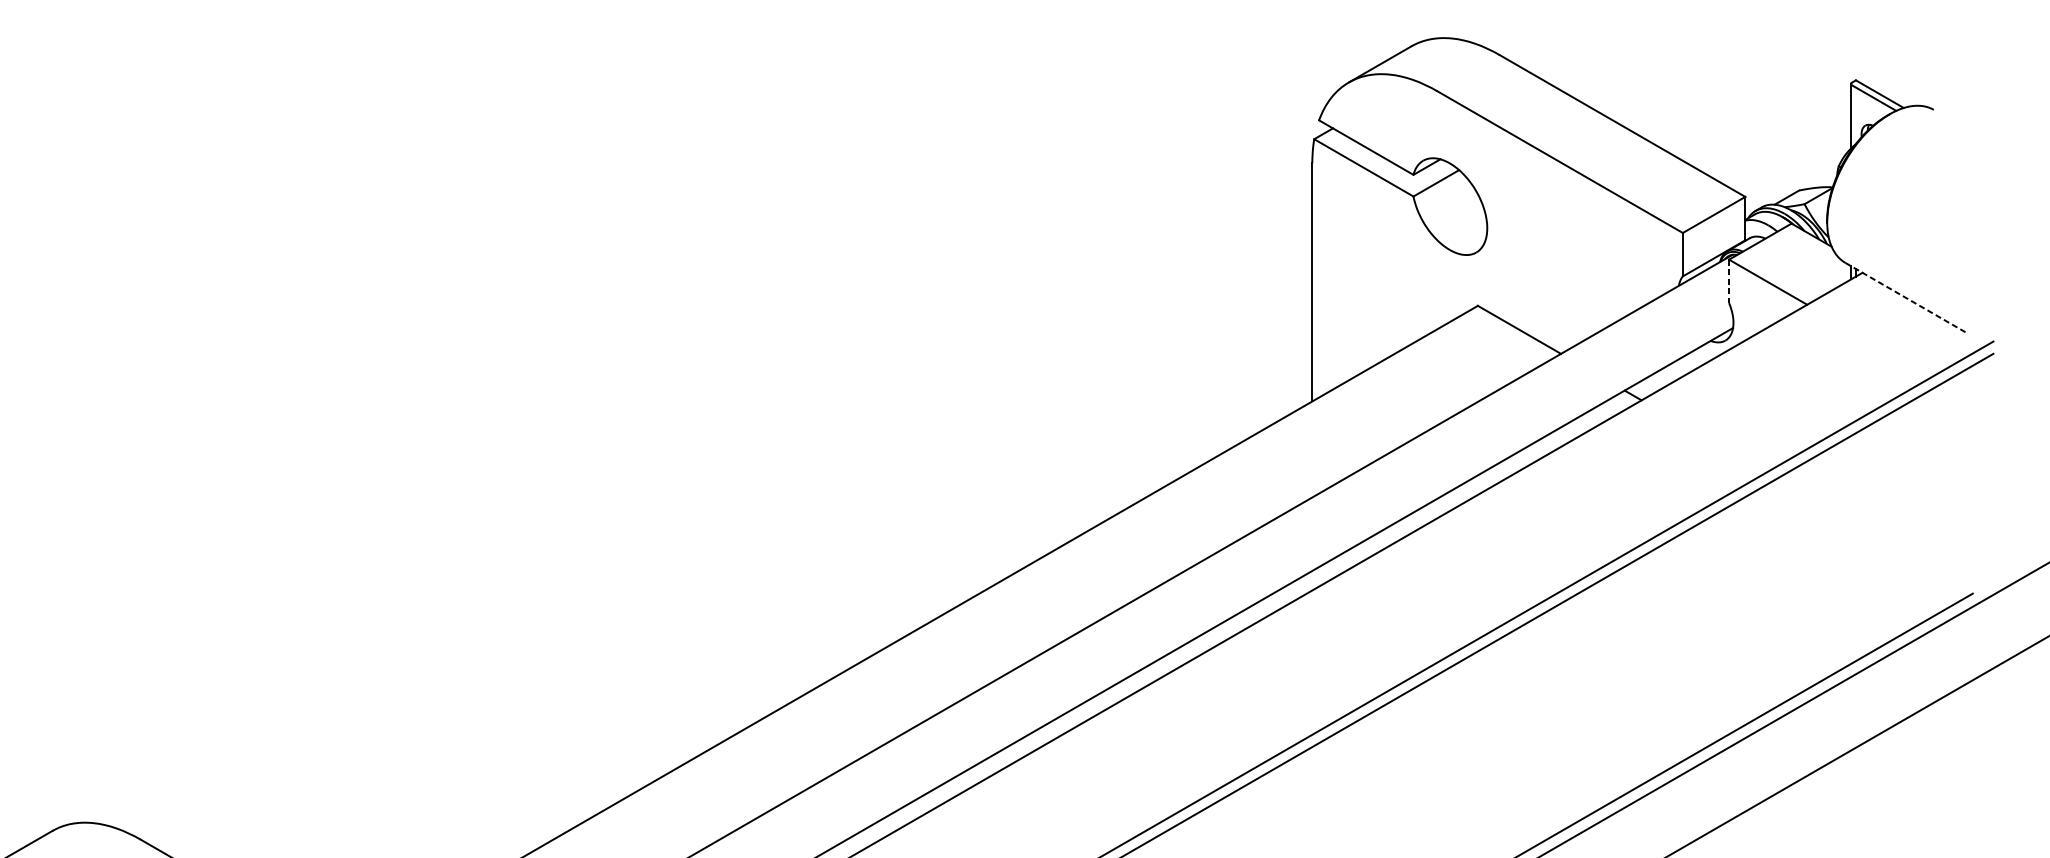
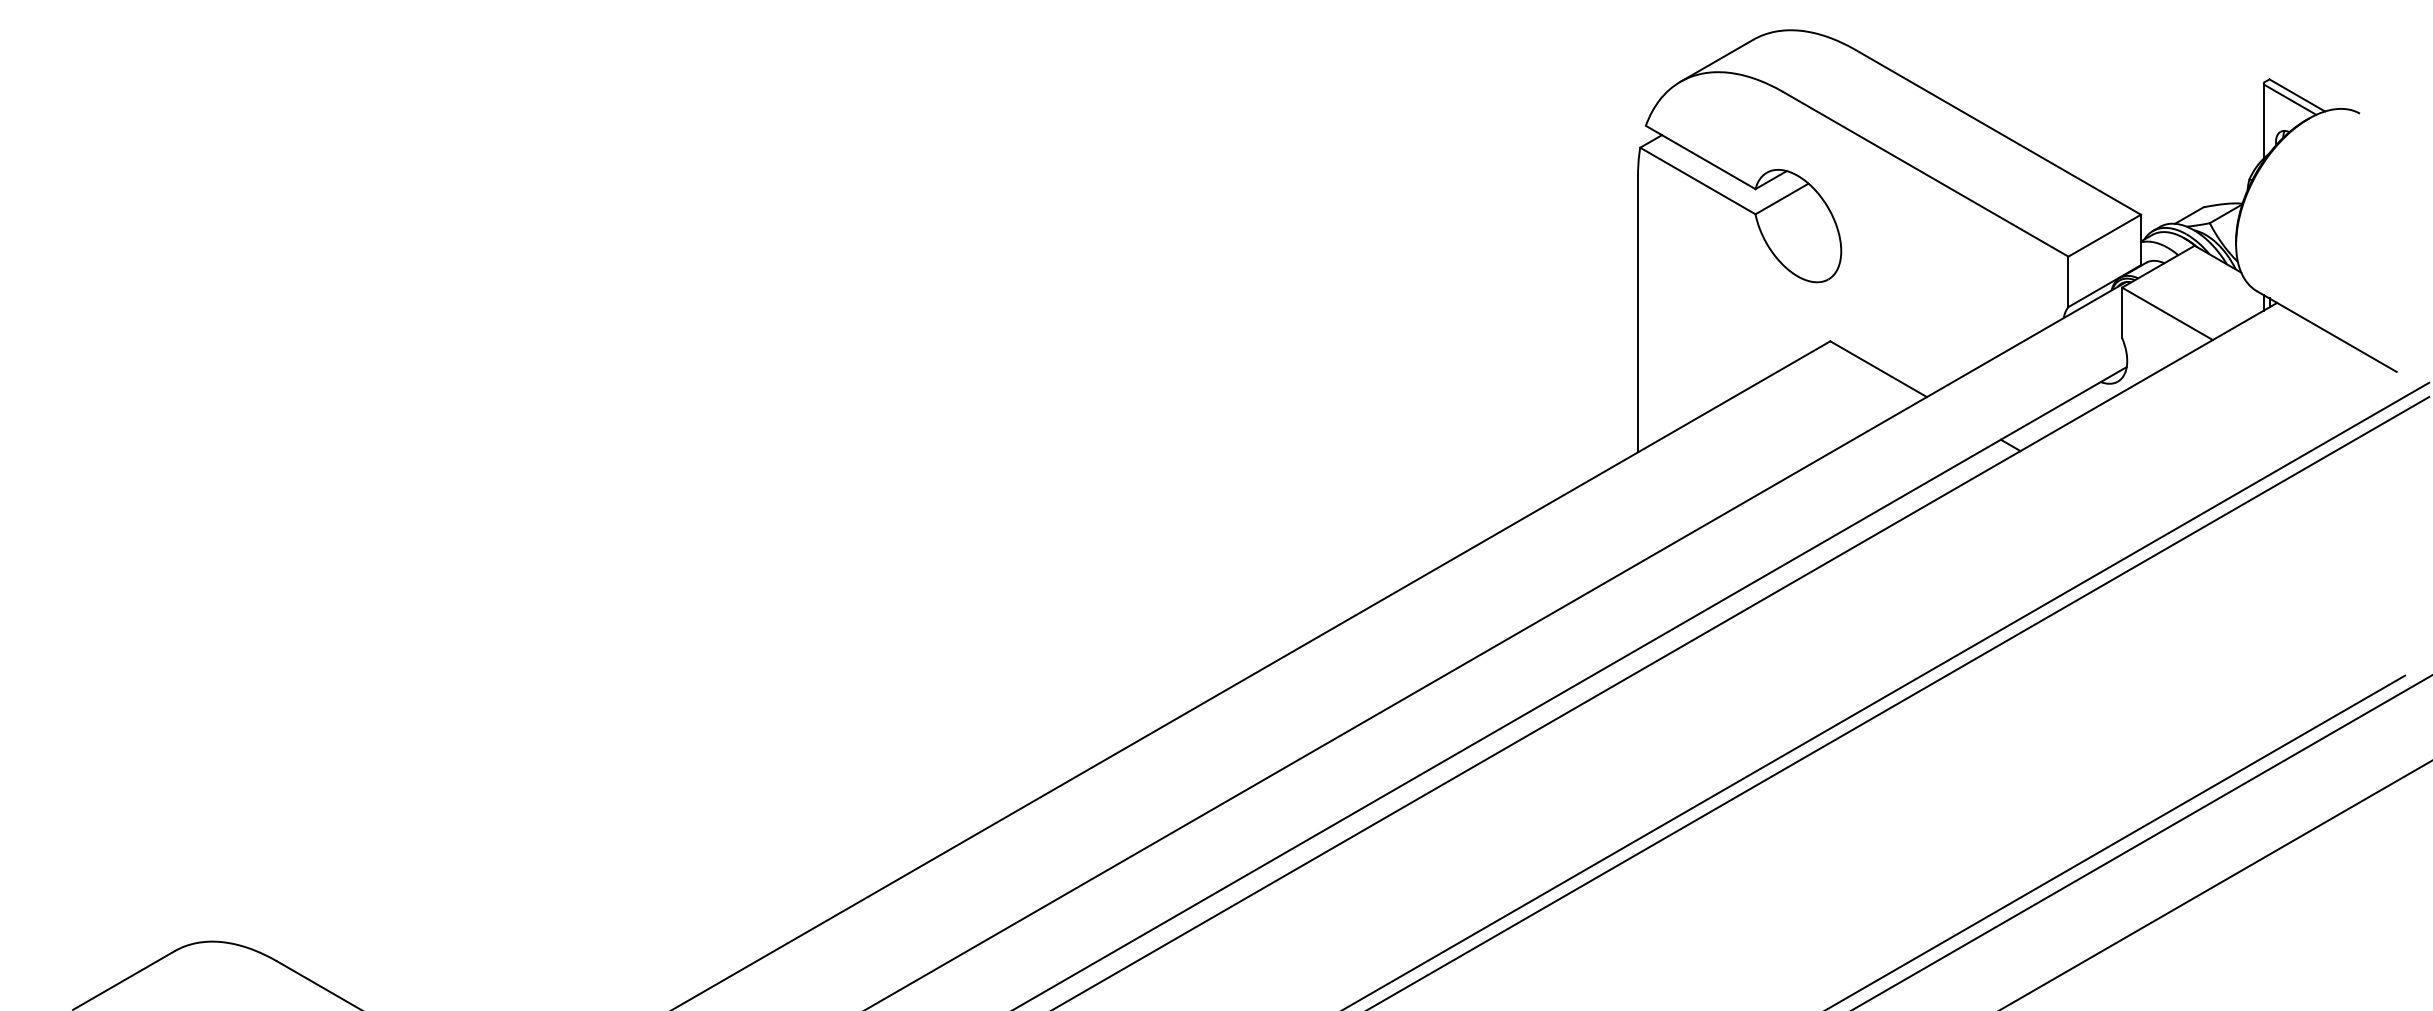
line: (1729, 281) -> (2122, 313), dashed -> solid
line: (1905, 297) -> (2327, 331), dashed -> solid

